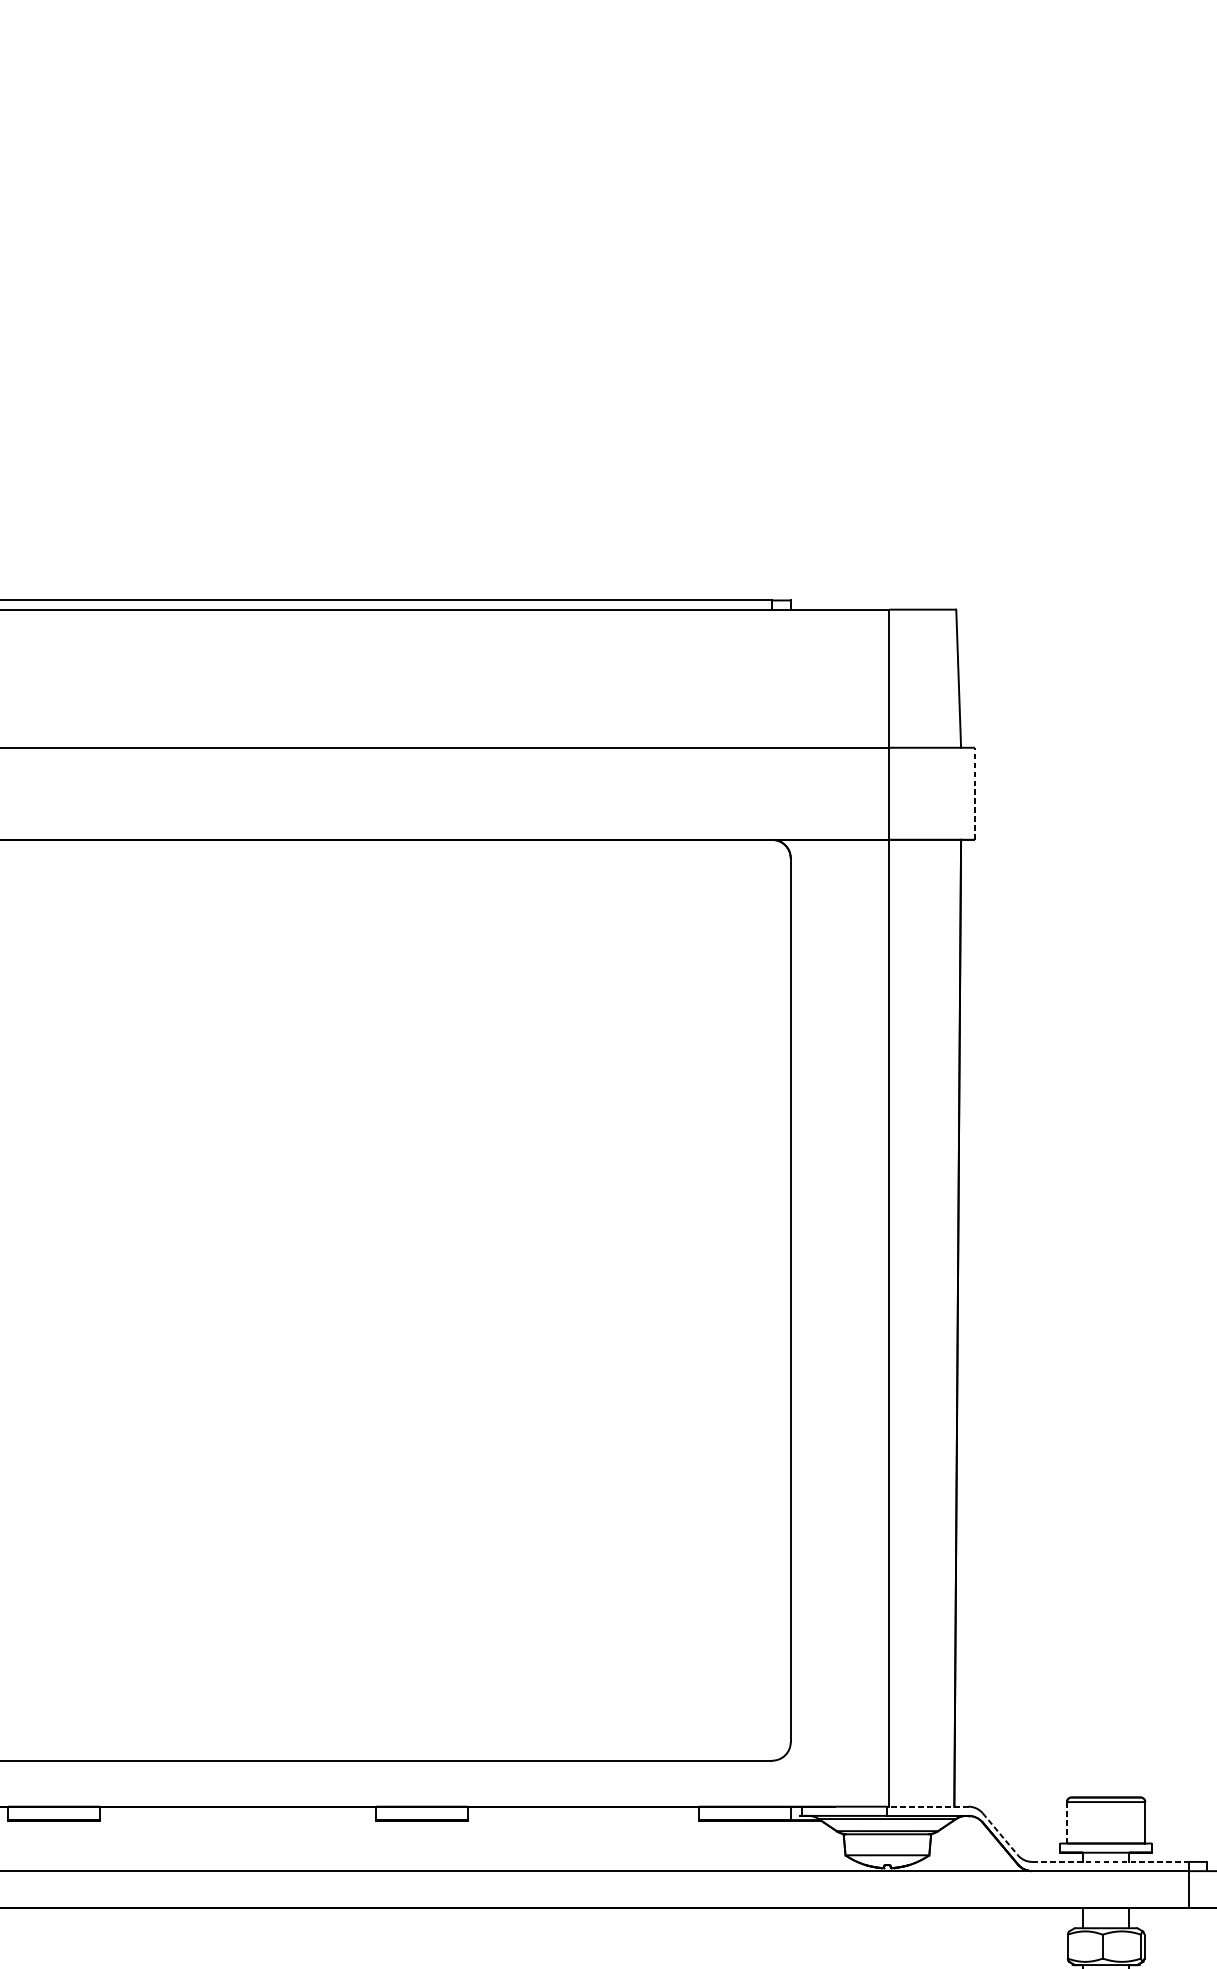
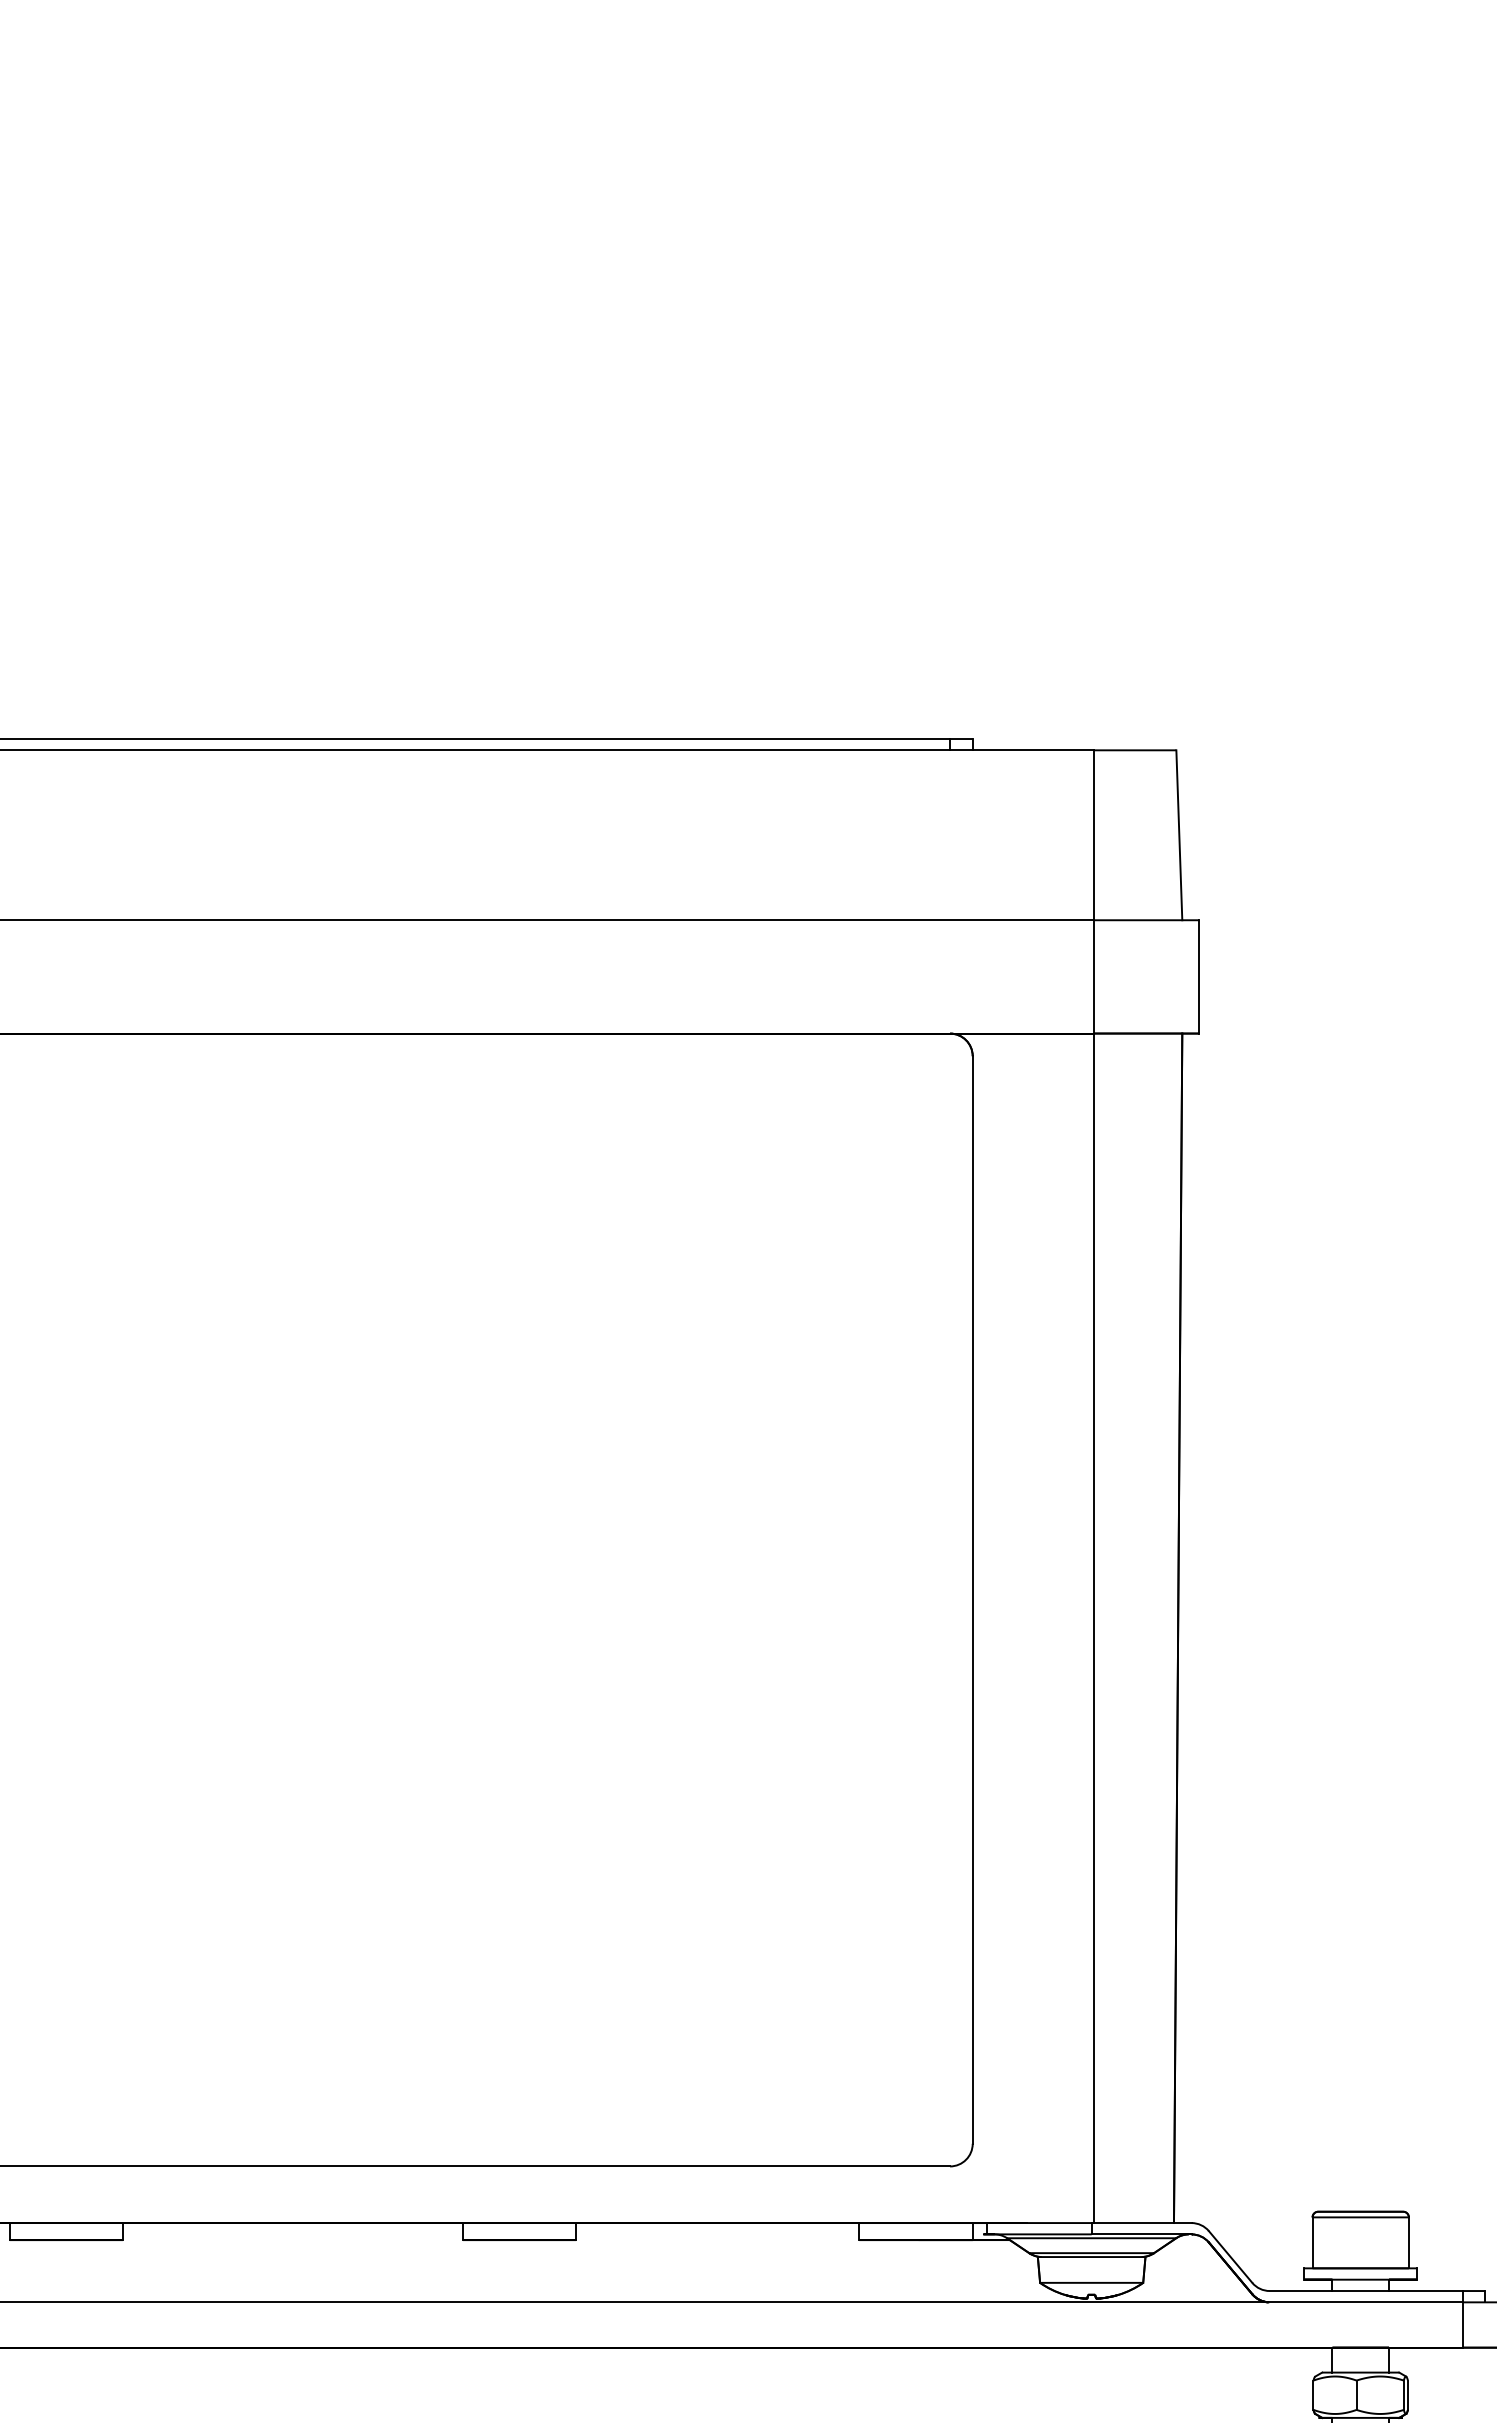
line: (975, 793) -> (1199, 976), dashed -> solid
line: (927, 1807) -> (1141, 2223), dashed -> solid
line: (1066, 1823) -> (1312, 2243), dashed -> solid
line: (1000, 1834) -> (1230, 2257), dashed -> solid
line: (1110, 1862) -> (1366, 2291), dashed -> solid

